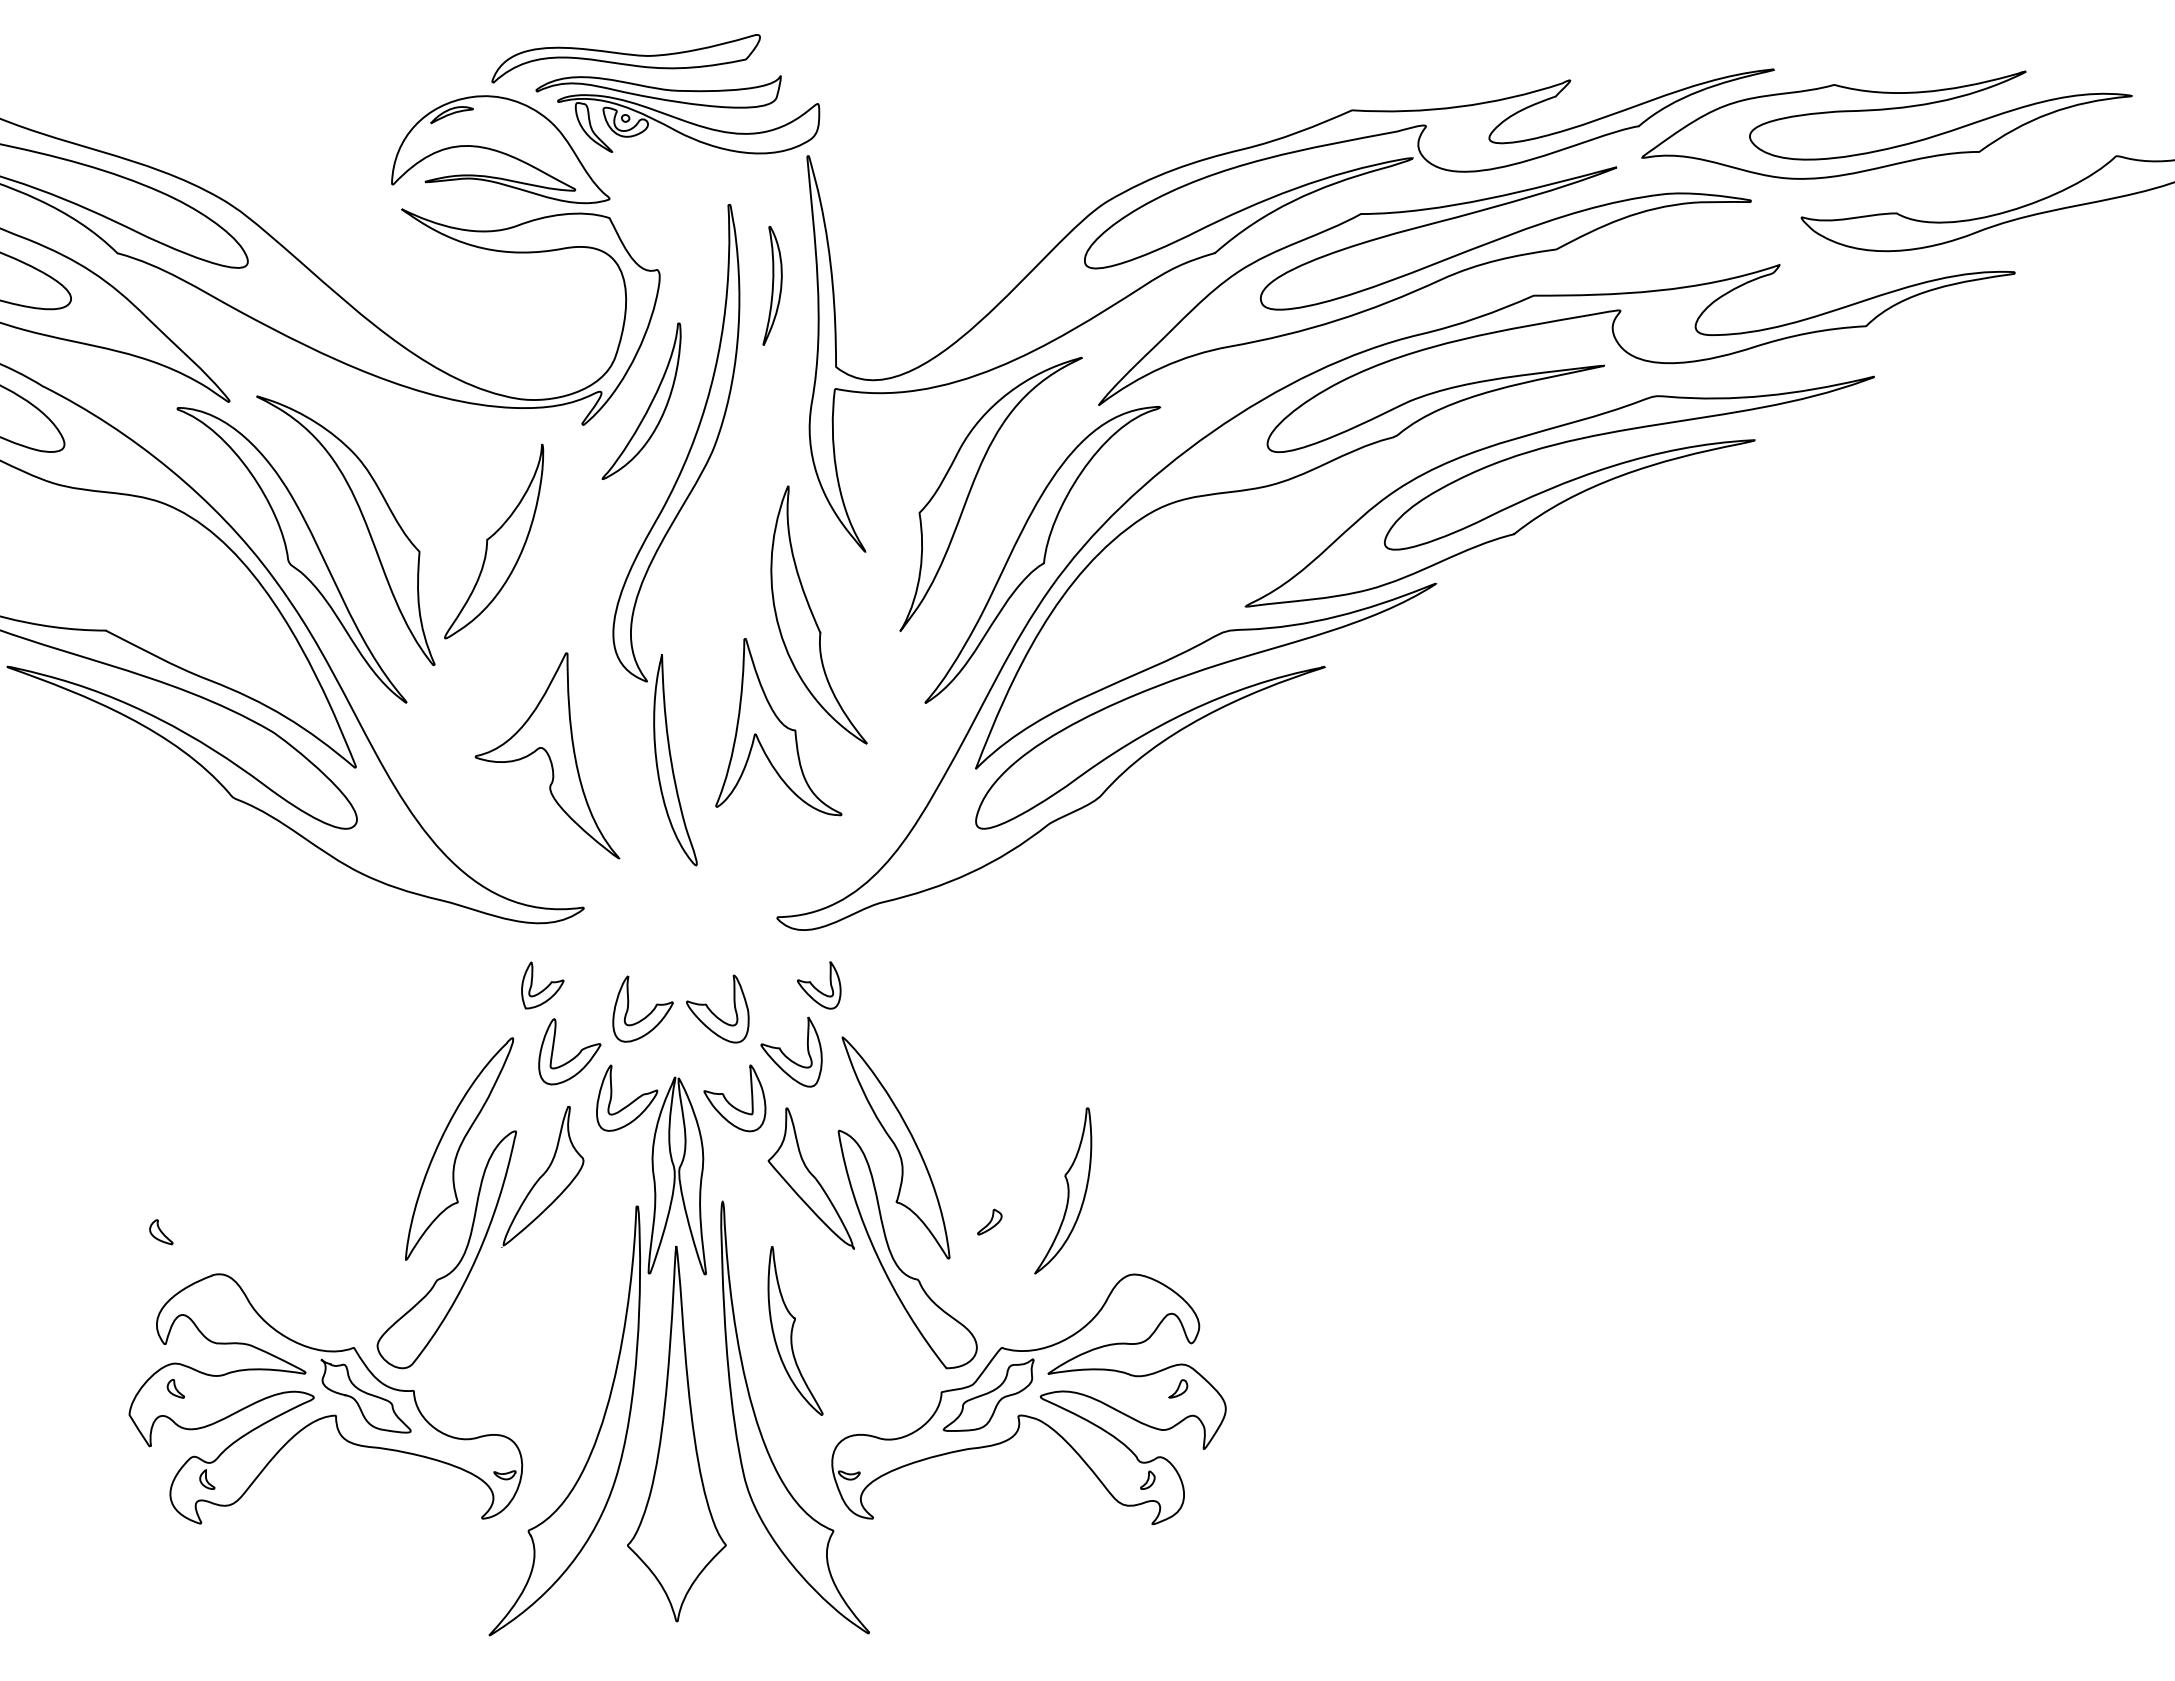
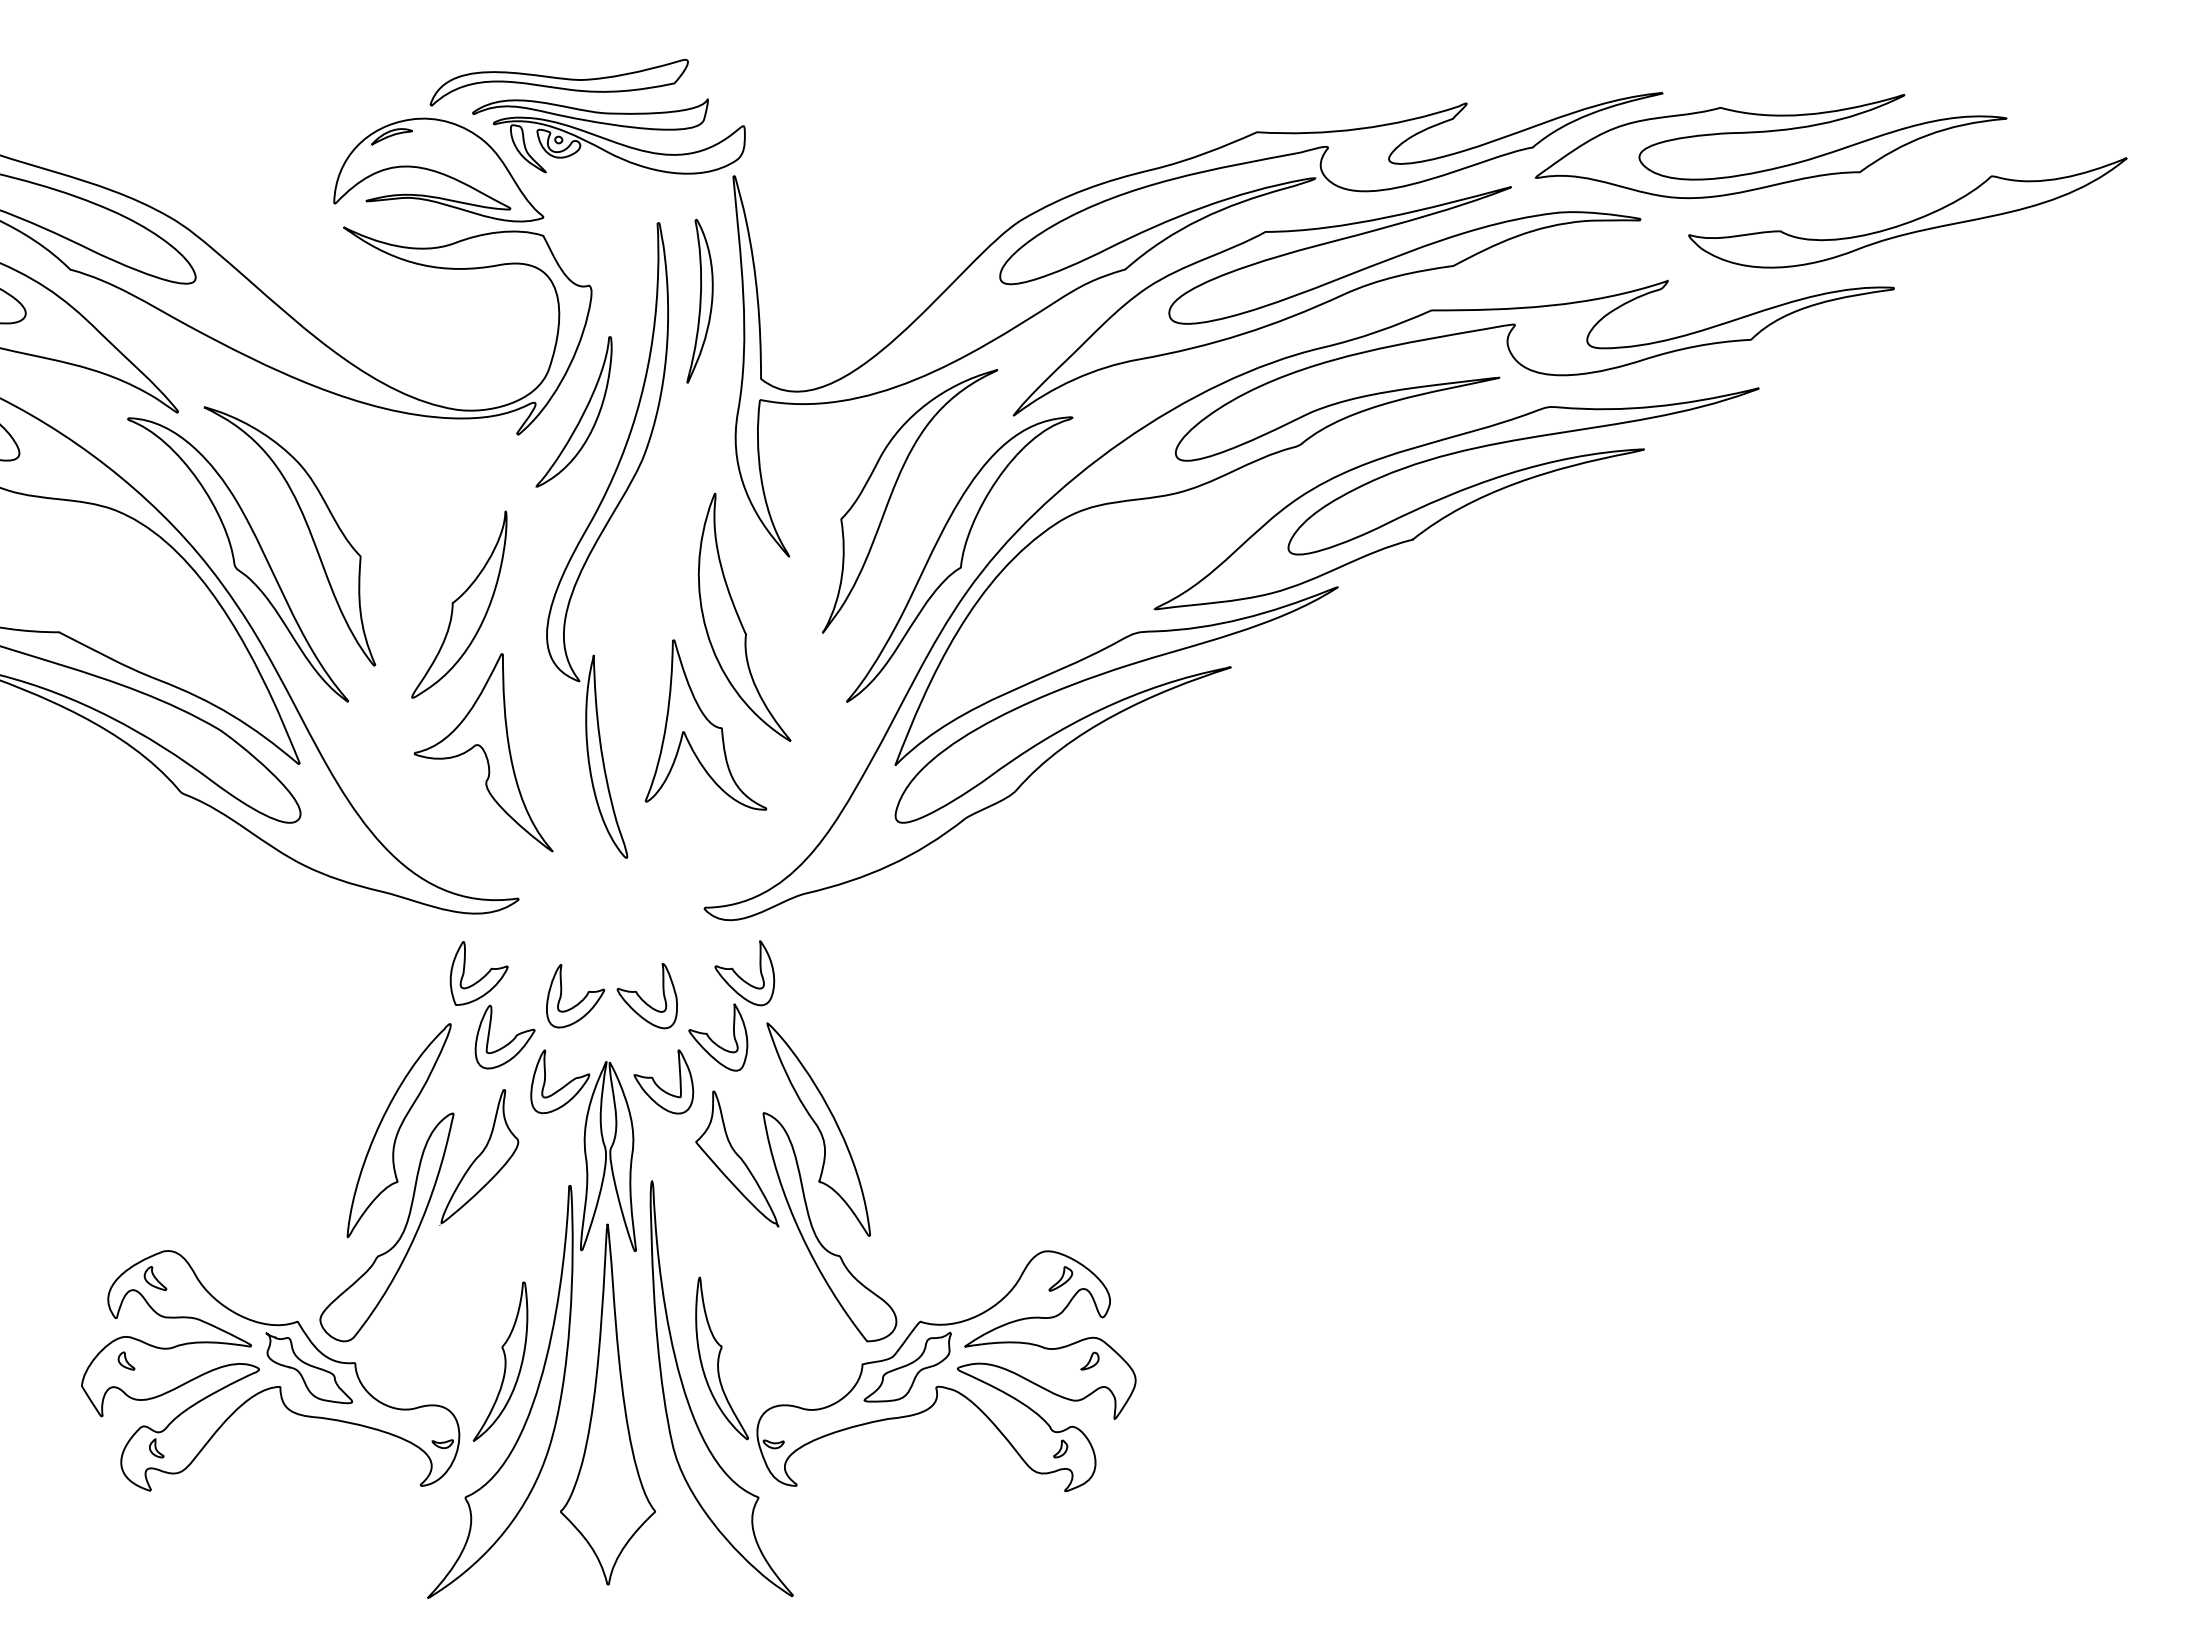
part: (772, 285) -> (699, 300), size x1.43
part: (494, 541) -> (459, 604), moved
part: (542, 985) -> (478, 973), size x1.43
part: (818, 985) -> (744, 973), size x1.43
part: (1063, 1190) -> (500, 1361), moved
part: (989, 1221) -> (1060, 1278), moved
part: (161, 1232) -> (155, 1278), moved
part: (794, 1330) -> (721, 1358), moved

